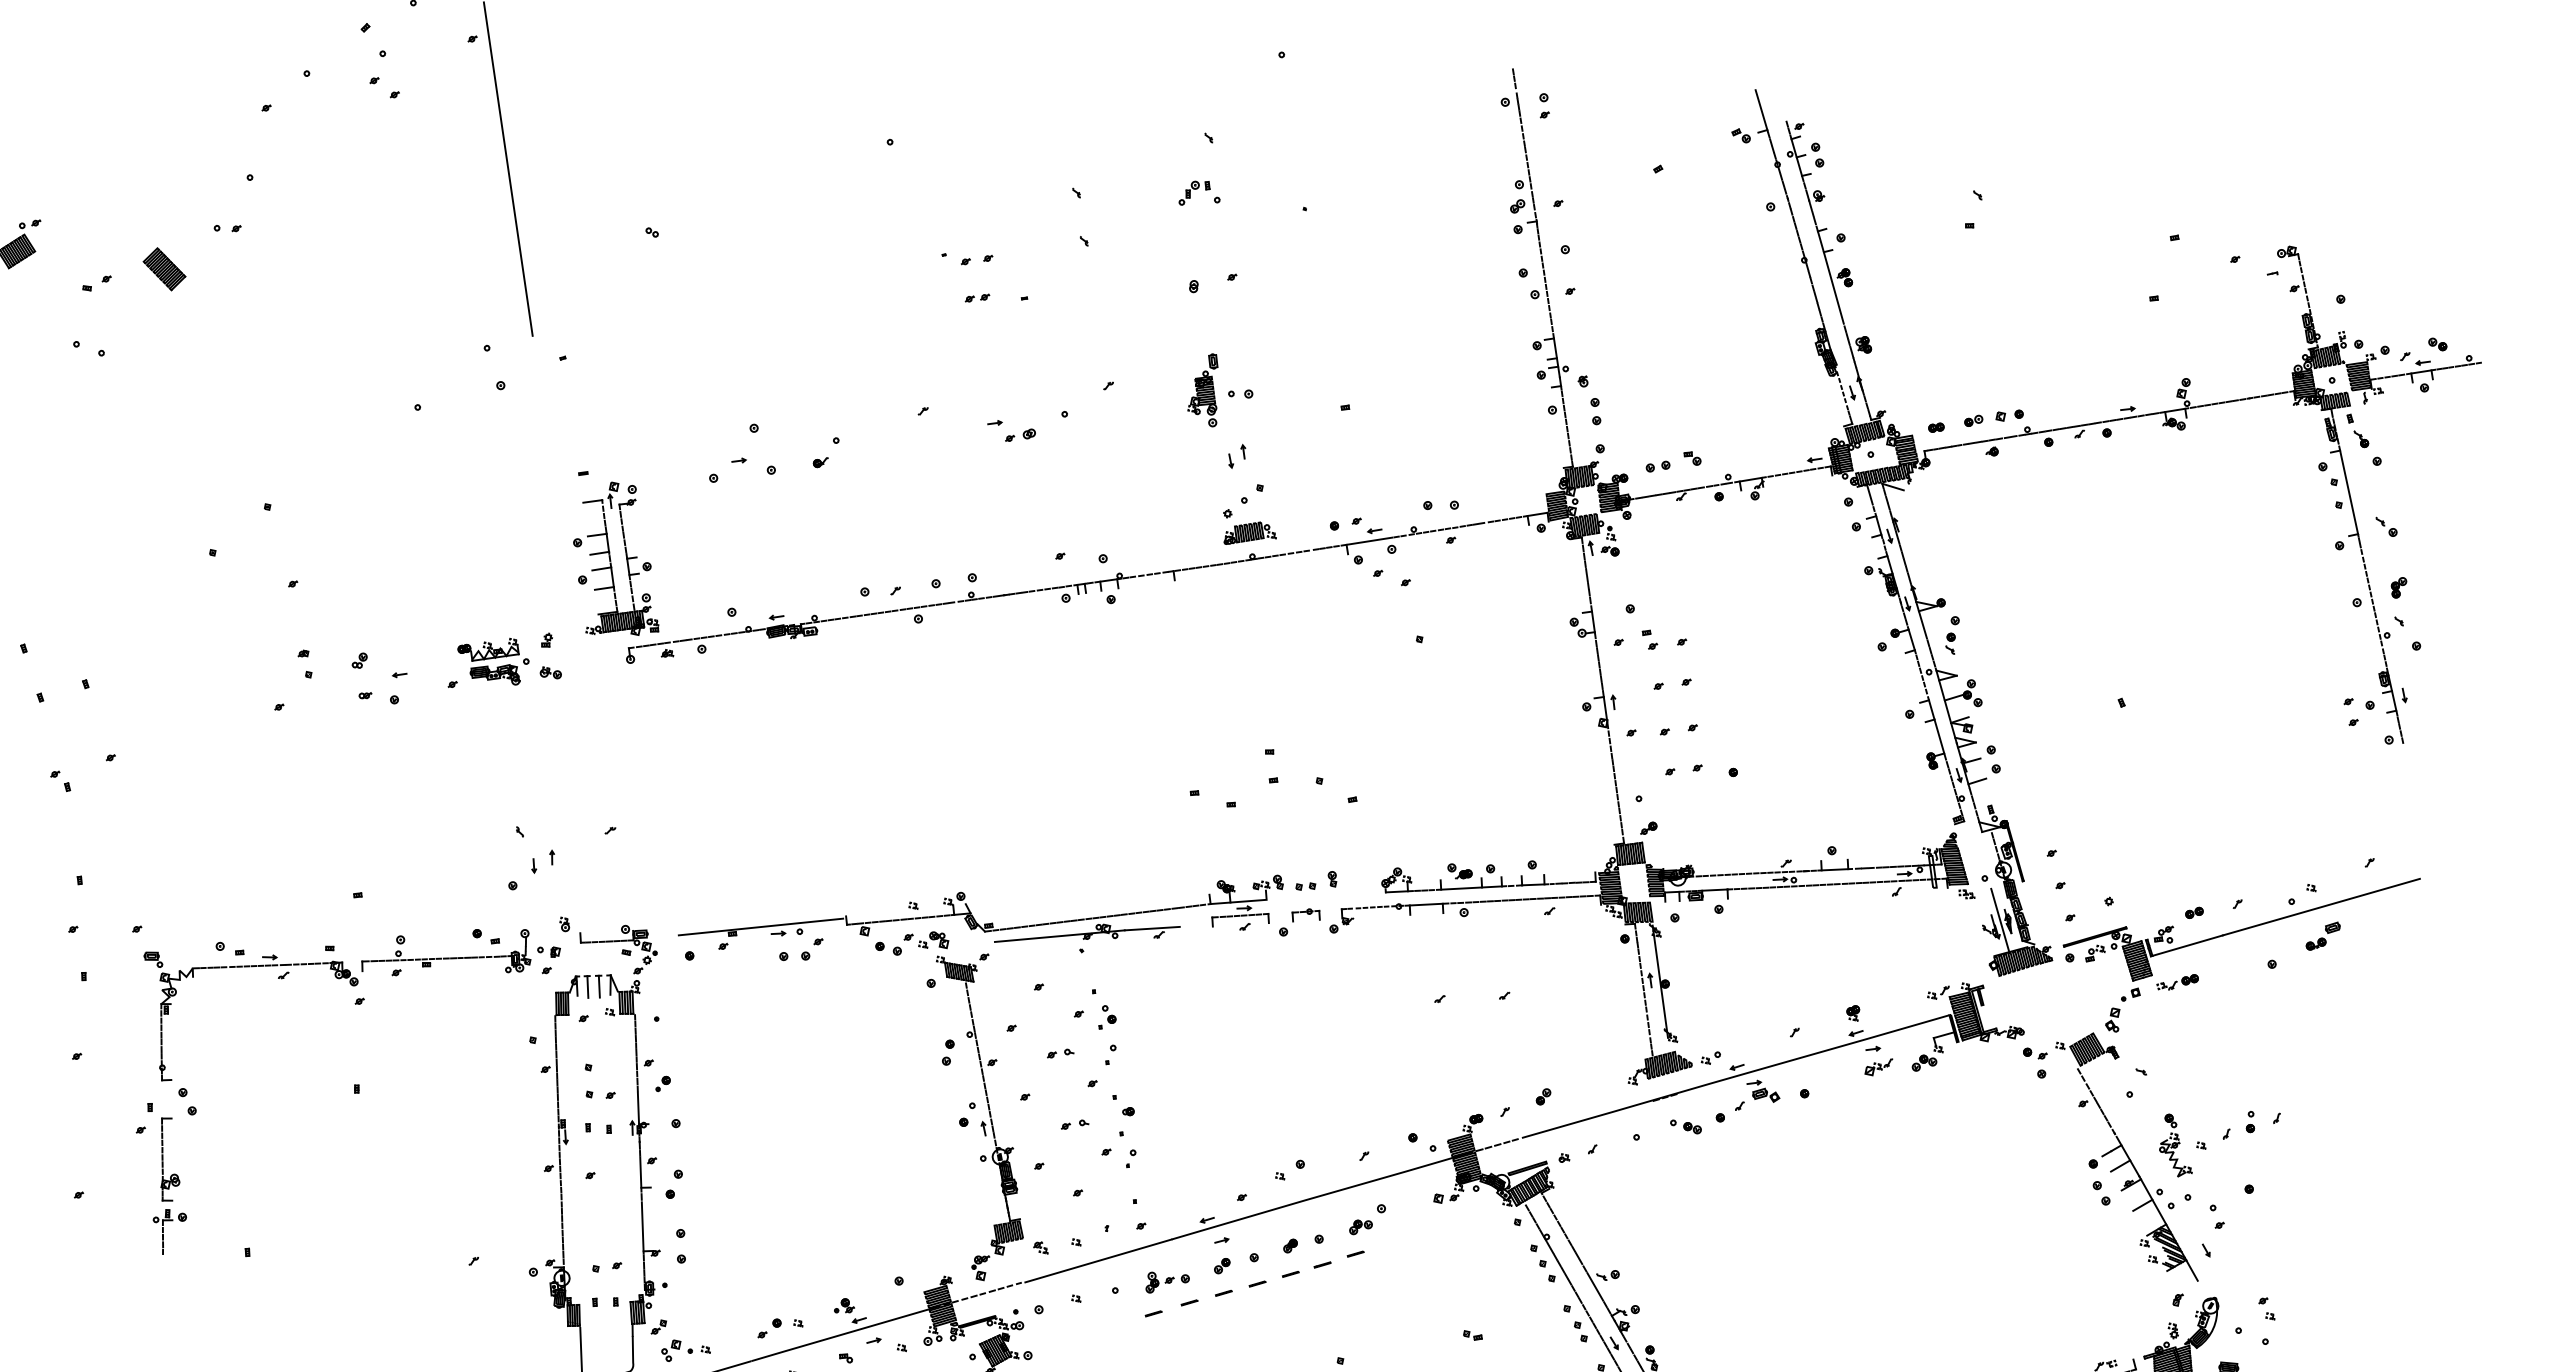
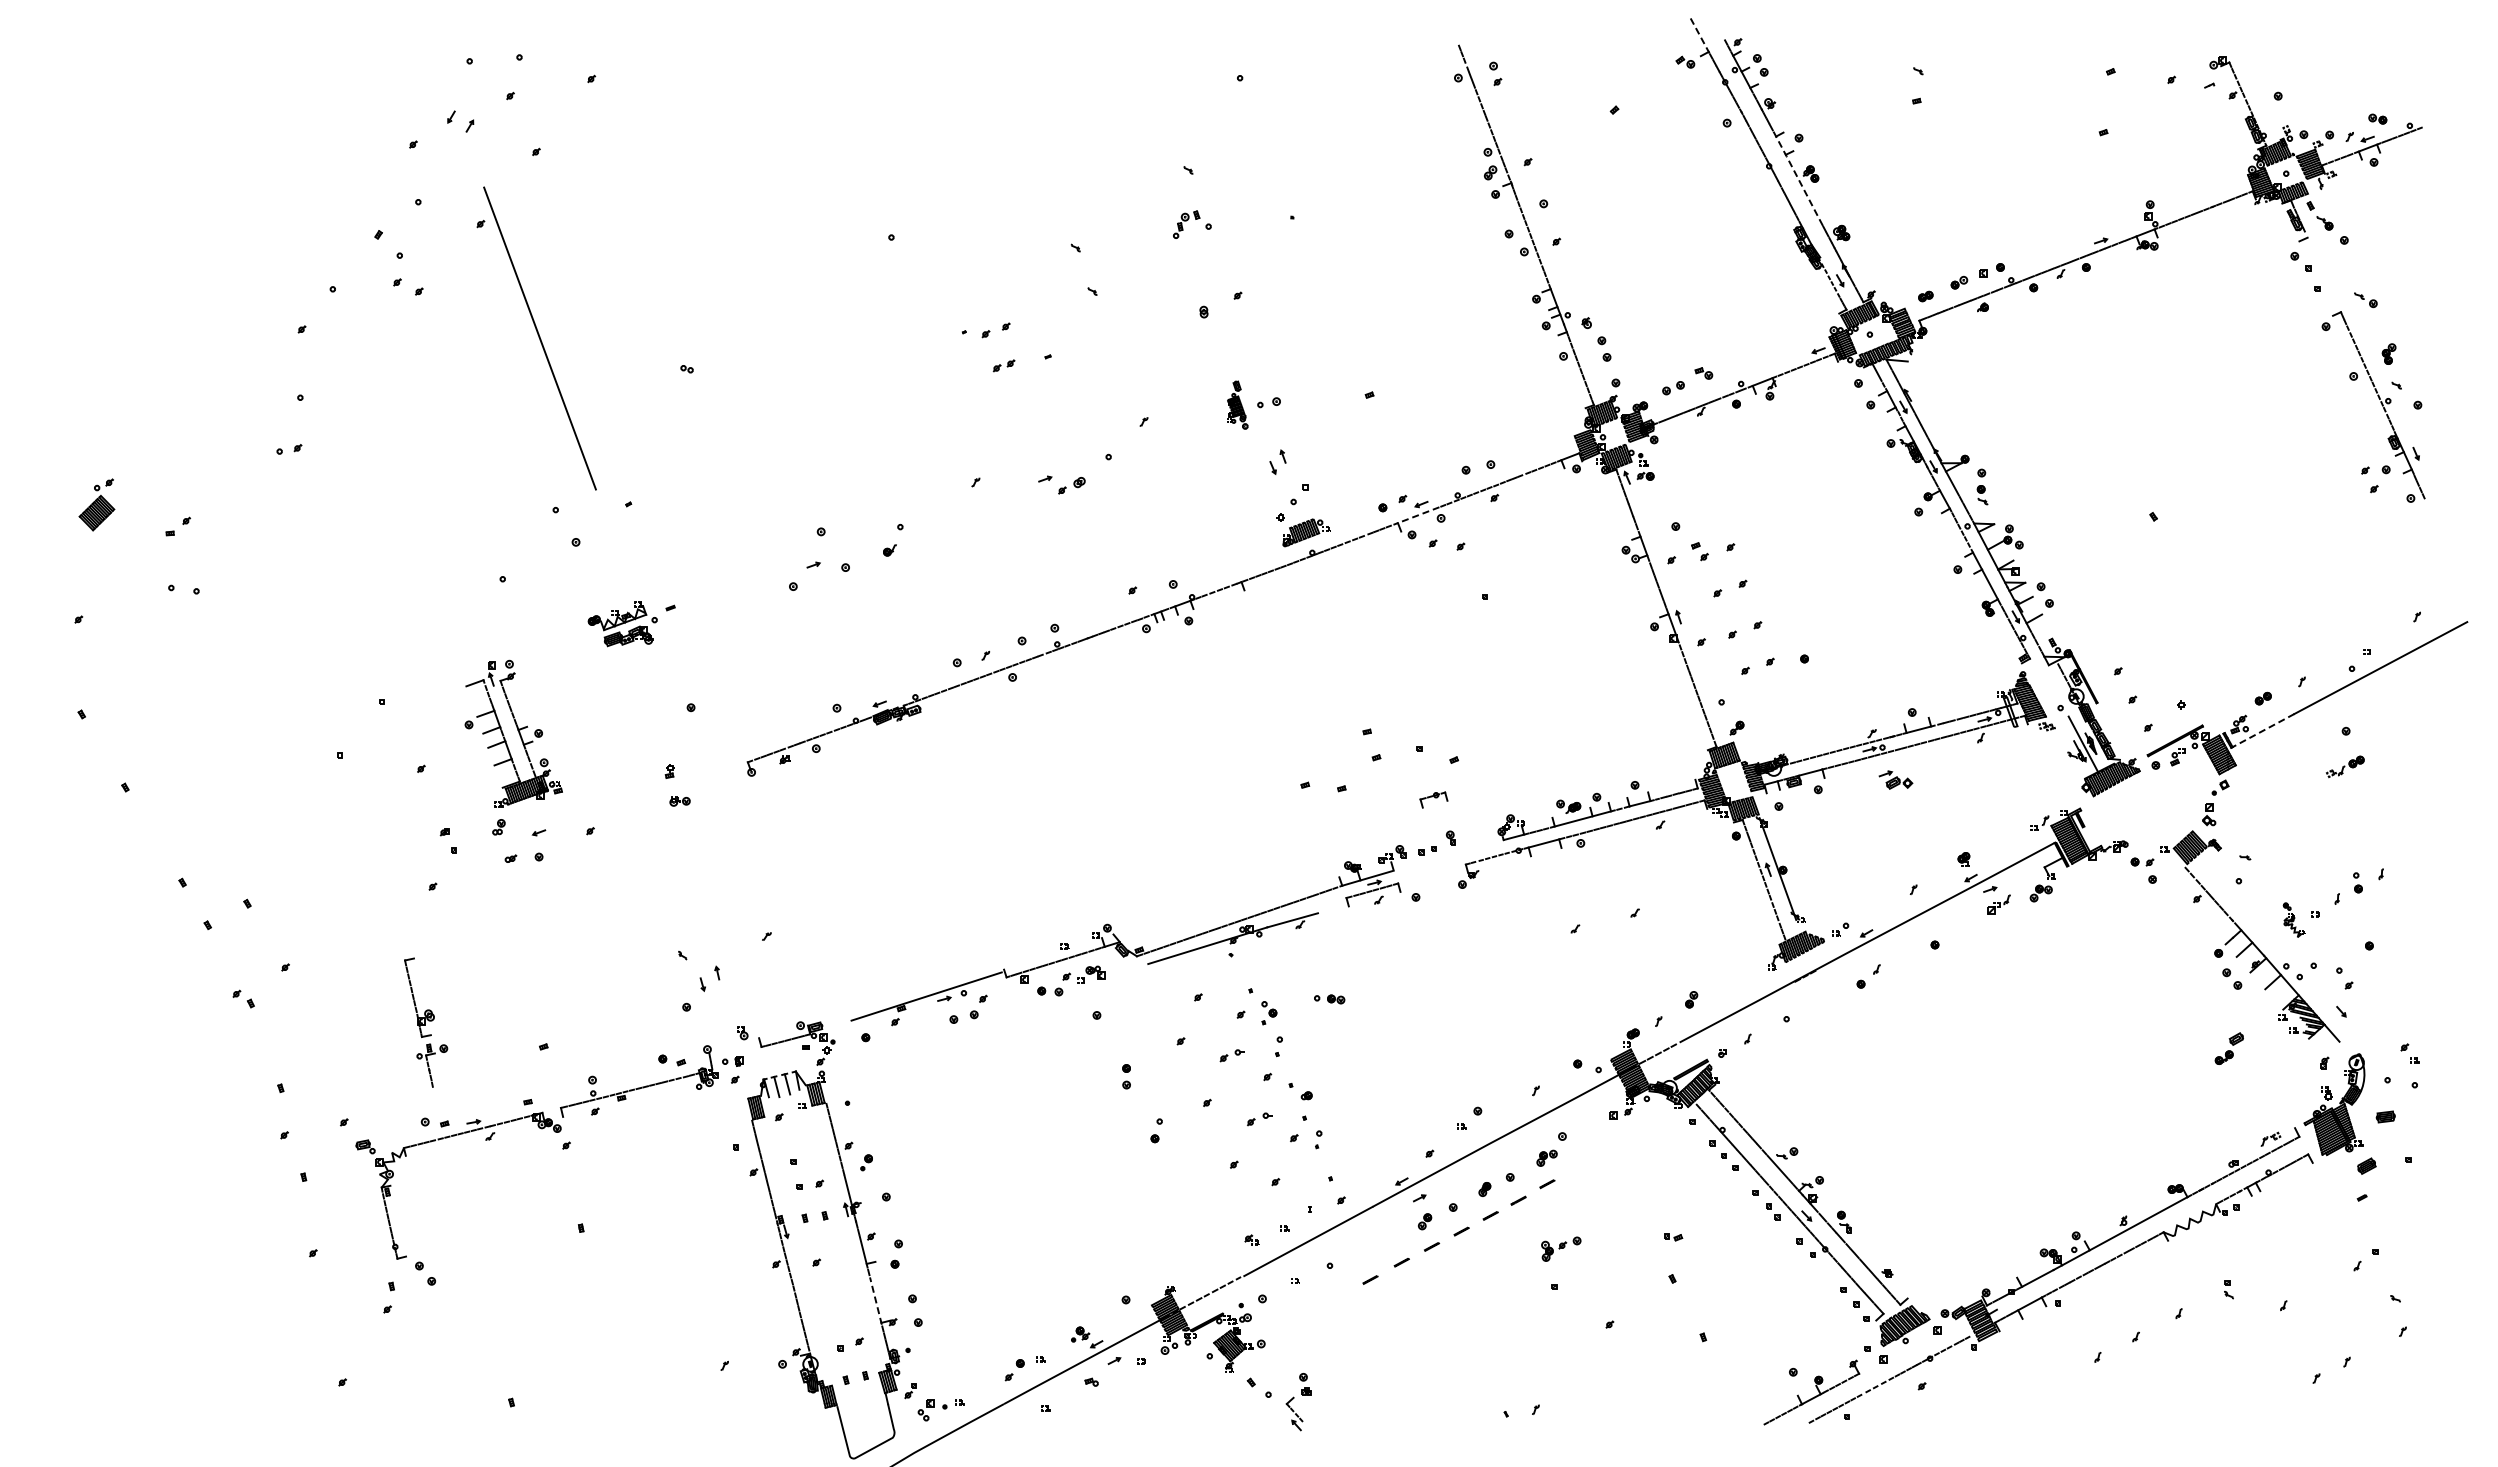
line: (1761, 111) -> (1699, 35), solid -> dashed
part: (164, 269) -> (238, 500), removed
line: (1830, 275) -> (1796, 175), solid -> dashed
part: (1208, 388) -> (1237, 404), size x0.7
line: (2348, 490) -> (2323, 273), removed
line: (1367, 542) -> (1416, 516), solid -> dashed
part: (621, 561) -> (513, 733), moved
part: (492, 659) -> (622, 624), moved
part: (1305, 915) -> (1433, 799), moved
part: (2322, 935) -> (2228, 1048), moved
line: (2187, 945) -> (2263, 730), solid -> dashed
part: (2177, 981) -> (2345, 766), moved
part: (1763, 1090) -> (1895, 779), moved
part: (982, 1120) -> (1172, 1133), removed
part: (1685, 1126) -> (1329, 999), moved
part: (2177, 1146) -> (2293, 920), size x0.6
part: (170, 1186) -> (426, 1022), moved
line: (642, 1227) -> (875, 1300), solid -> dashed
part: (1167, 1283) -> (1561, 1248), moved

